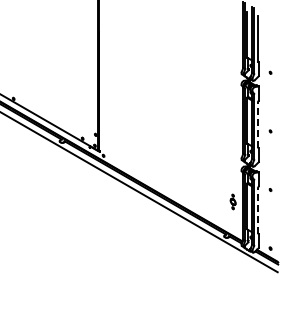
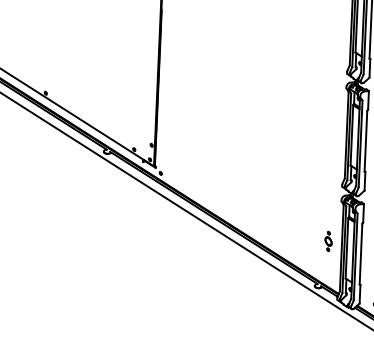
line: (258, 124) -> (366, 141), dashed -> solid
line: (258, 210) -> (361, 254), dashed -> solid

